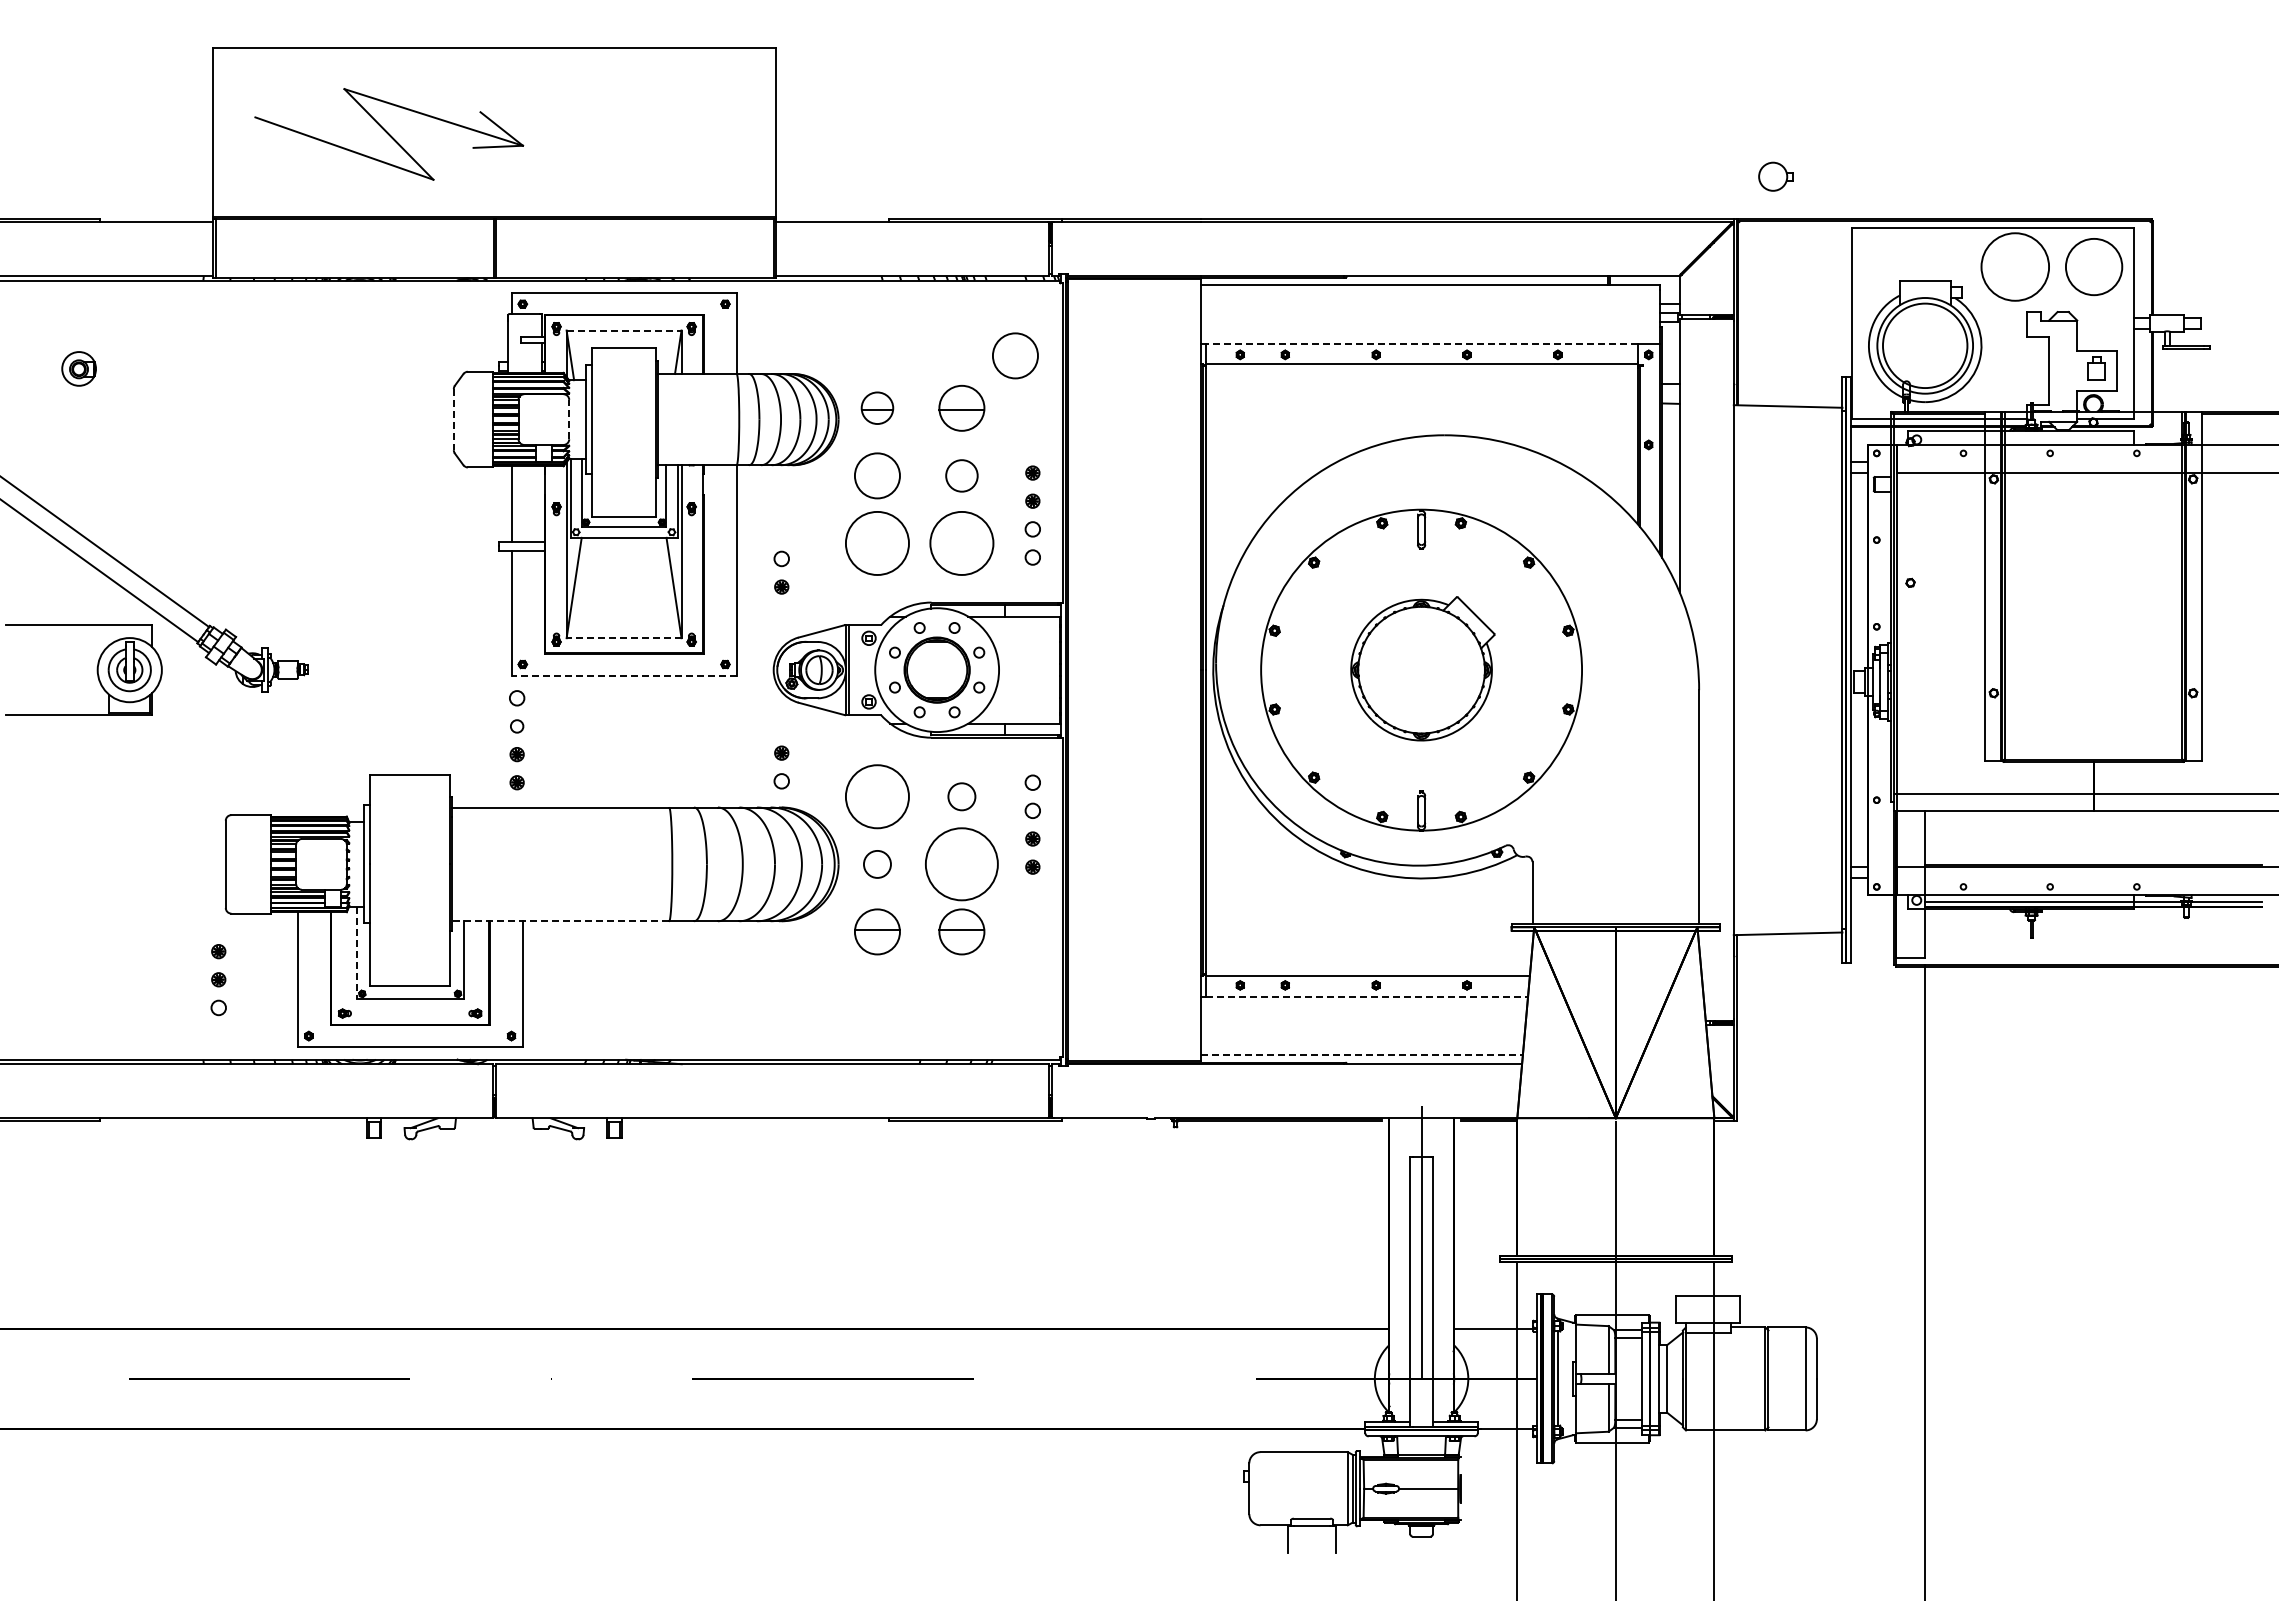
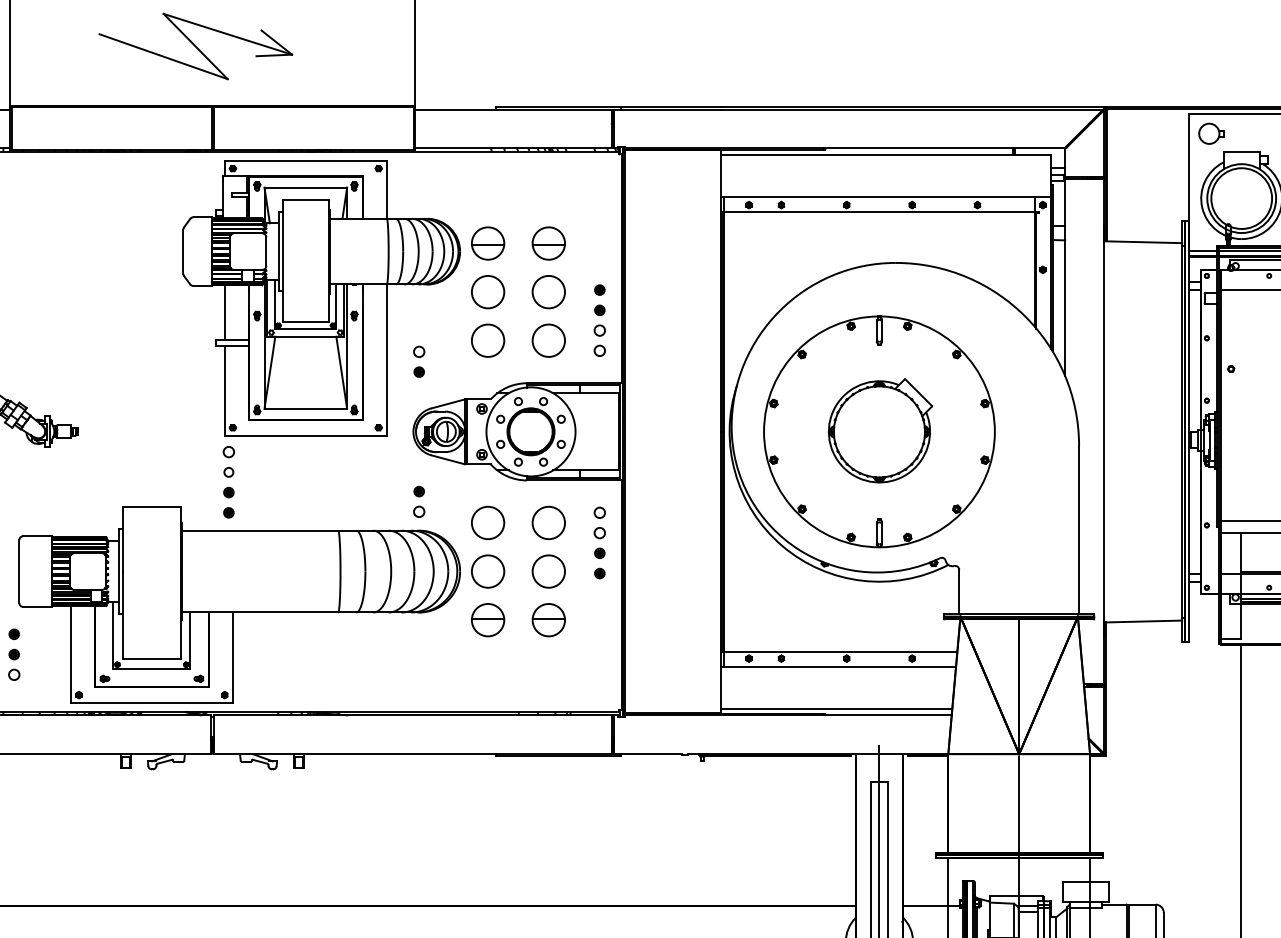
part: (389, 134) -> (196, 46), moved
part: (1775, 176) -> (1210, 133), moved
line: (624, 330) -> (306, 187), dashed -> solid
line: (1421, 343) -> (879, 196), dashed -> solid
circle: (1015, 355) -> (587, 205), removed
part: (877, 407) -> (488, 242), size x1.43
line: (453, 419) -> (183, 251), dashed -> solid
line: (569, 419) -> (266, 251), dashed -> solid
circle: (961, 475) -> (548, 291), size x1.43
circle: (876, 542) -> (487, 340), size x0.71
circle: (961, 542) -> (548, 340), size x0.71
line: (623, 638) -> (305, 409), dashed -> solid
line: (624, 675) -> (306, 435), dashed -> solid
circle: (877, 796) -> (488, 522), size x0.71
circle: (961, 796) -> (548, 522), size x1.67
circle: (877, 864) -> (488, 571), size x1.67
circle: (961, 864) -> (548, 571), size x0.62
line: (560, 921) -> (260, 612), dashed -> solid
line: (356, 953) -> (113, 635), dashed -> solid
line: (1367, 996) -> (840, 666), dashed -> solid
line: (1362, 1055) -> (836, 709), dashed -> solid

